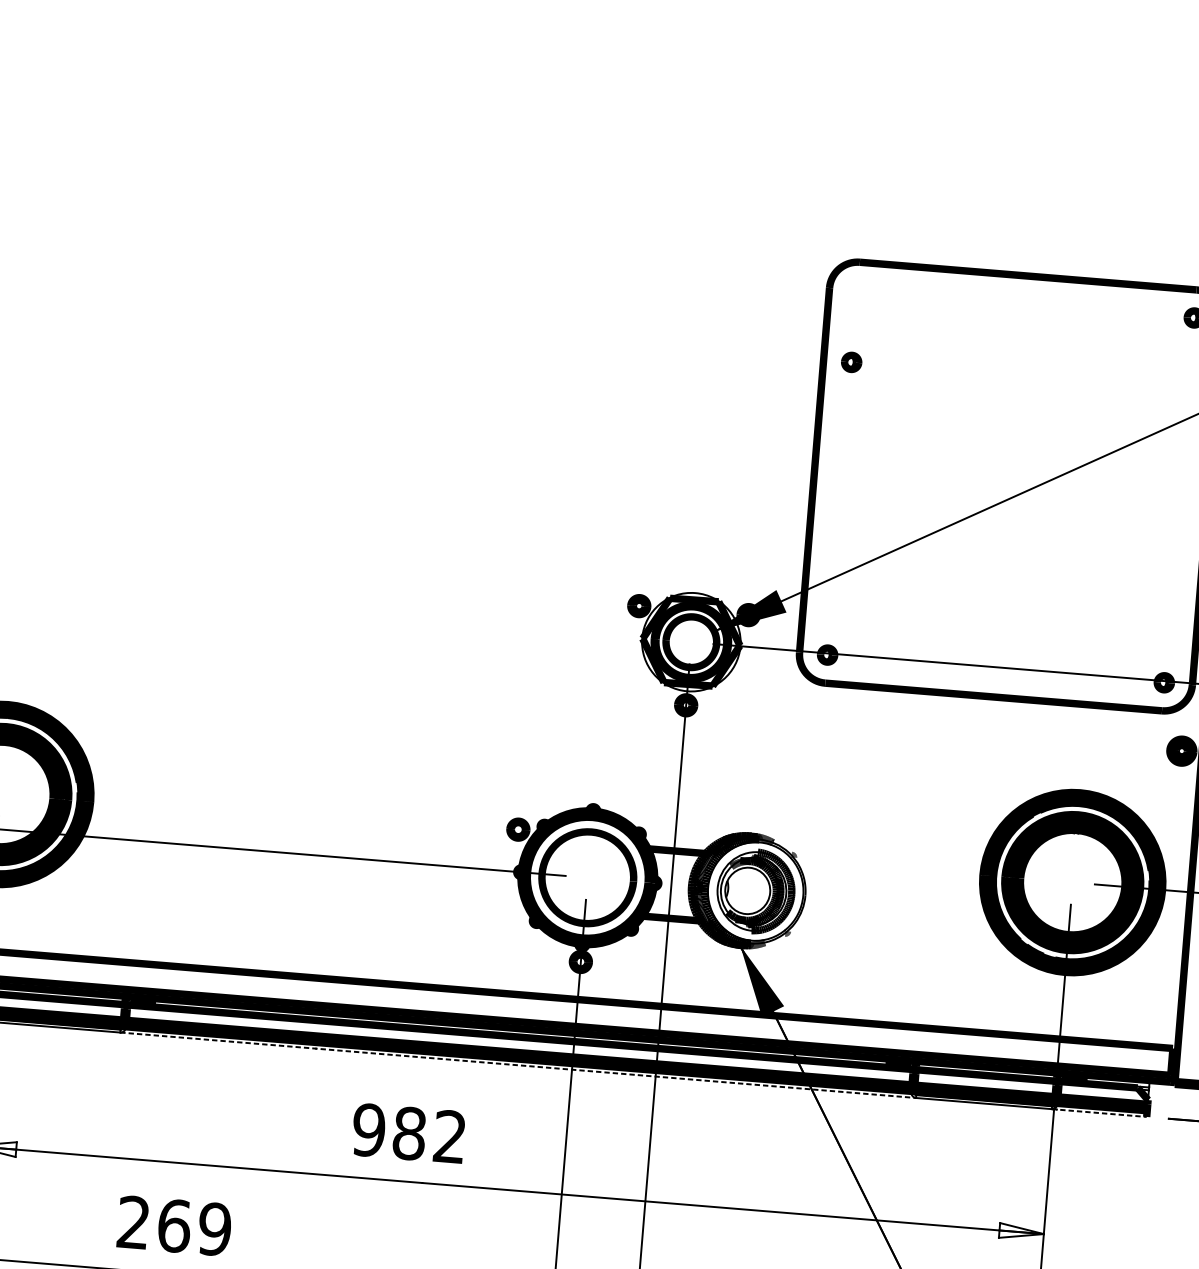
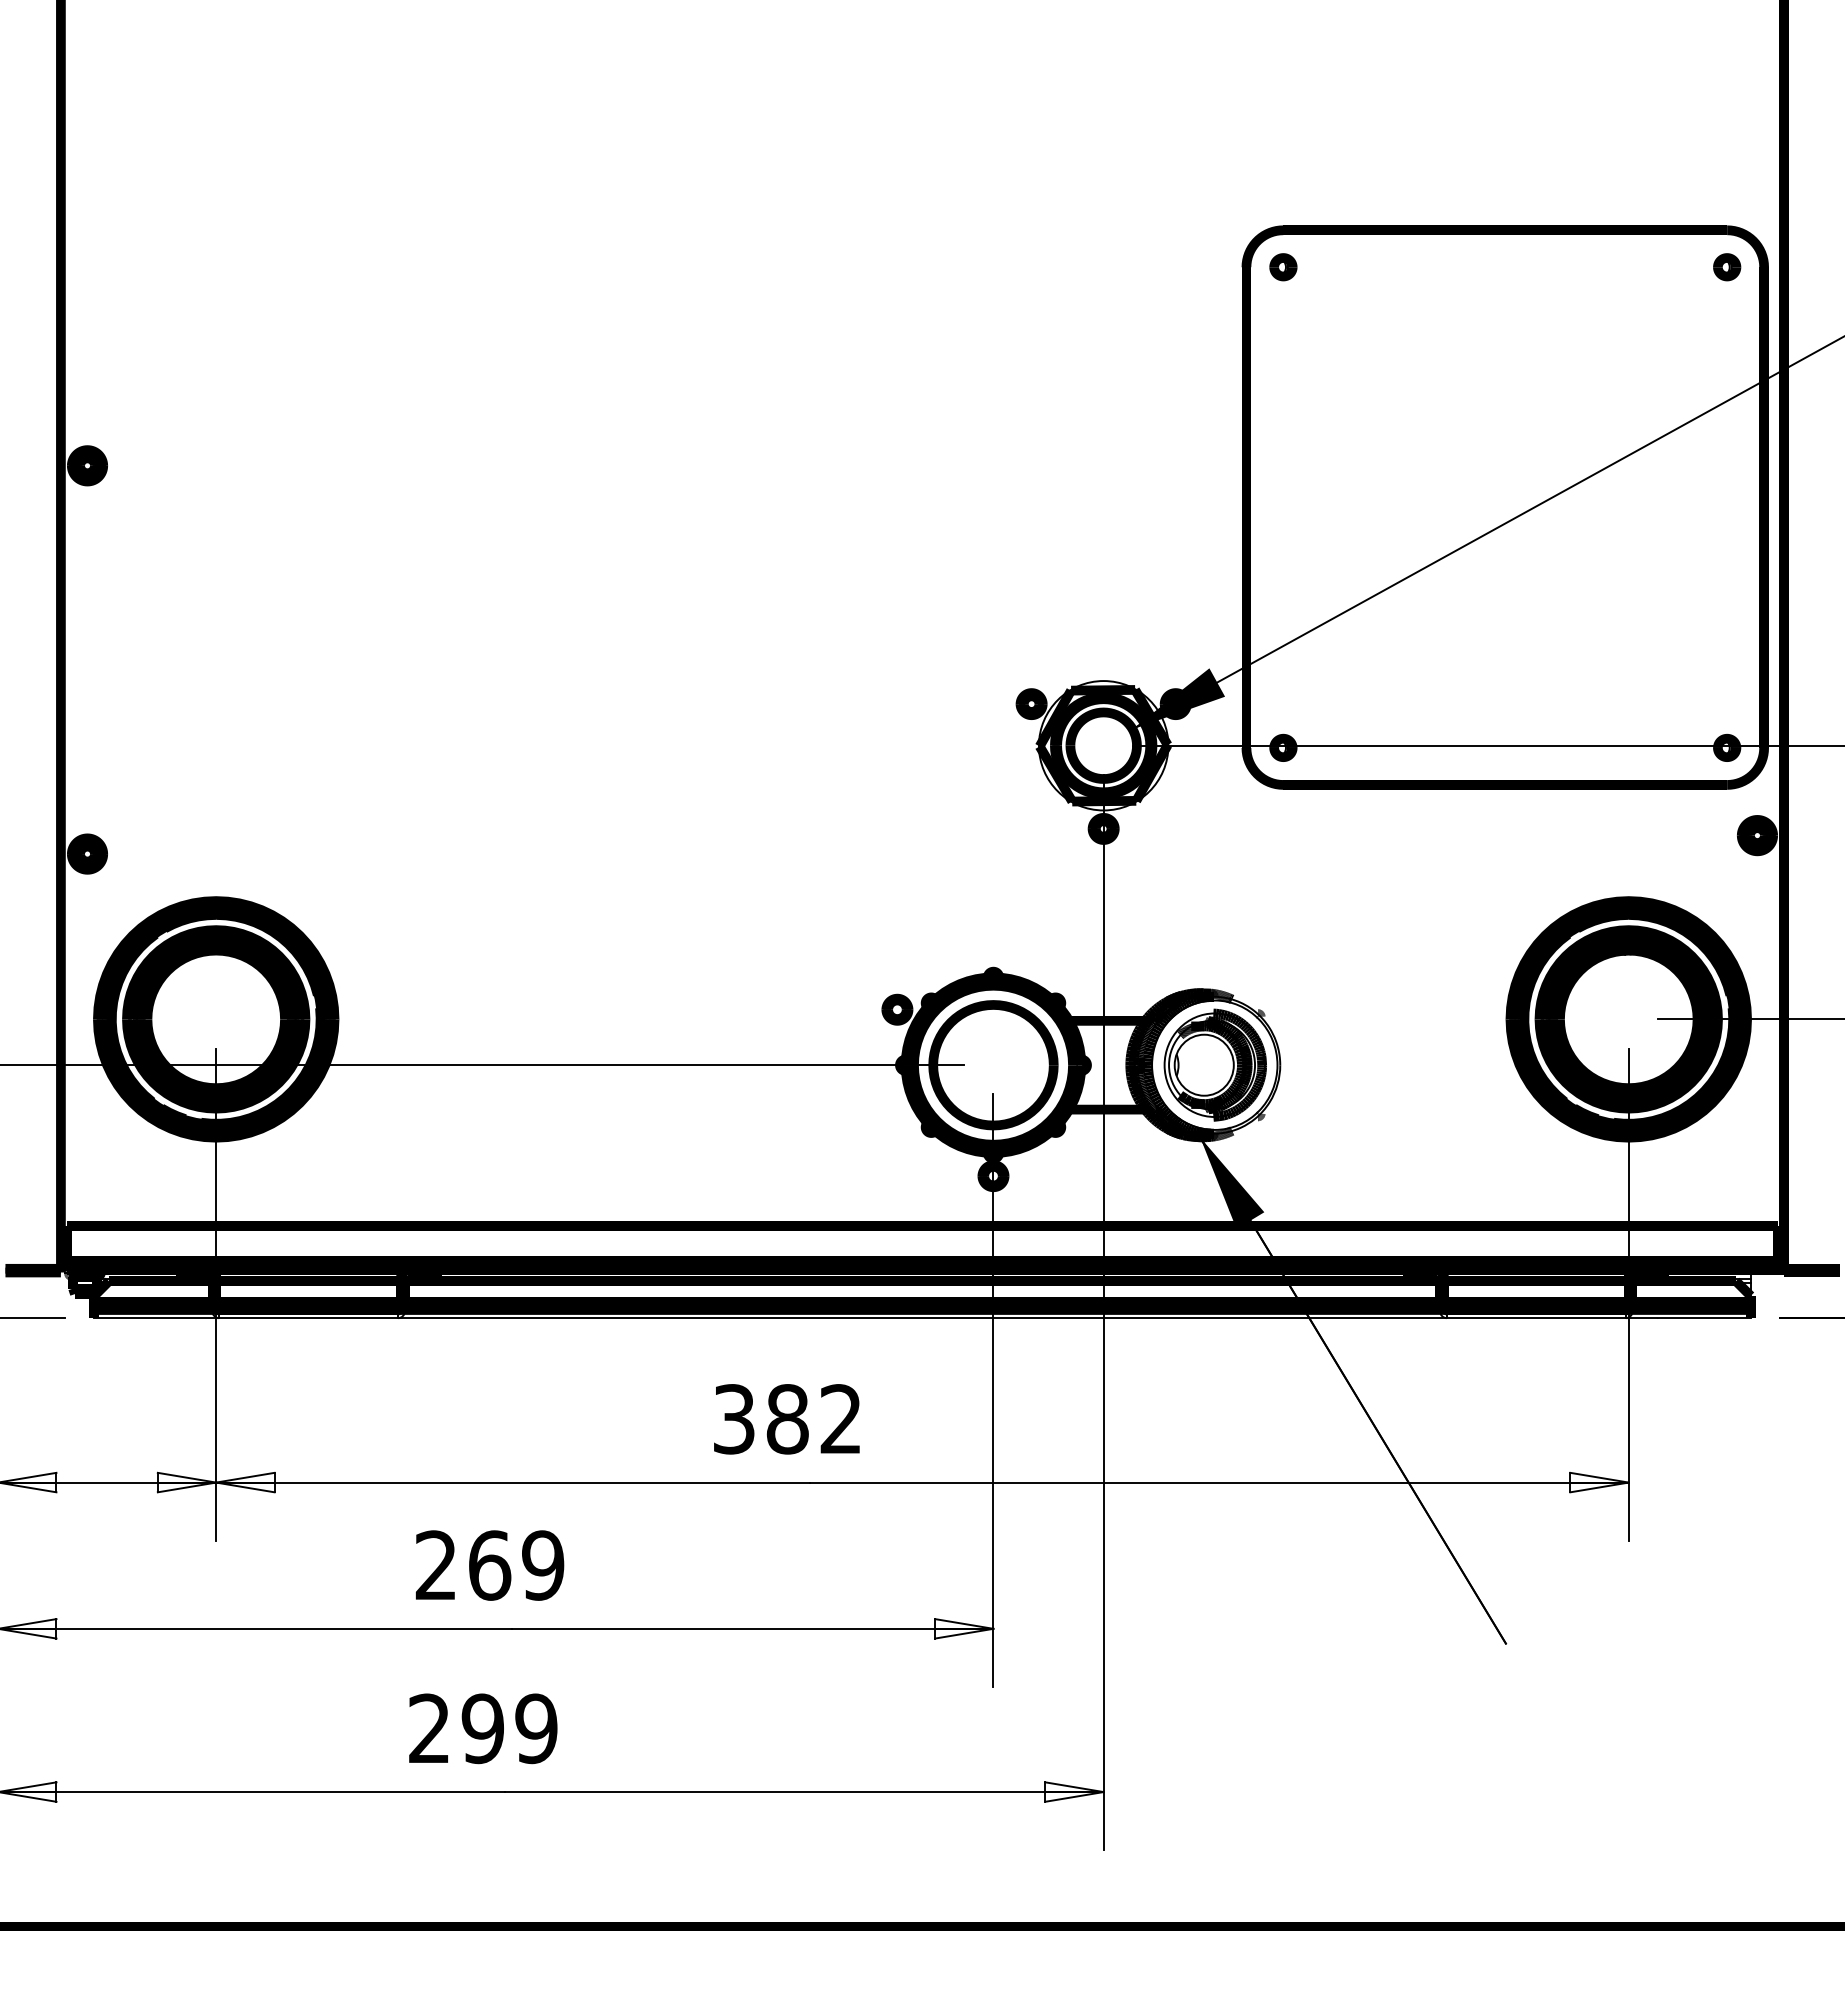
part: (851, 362) -> (1283, 267), moved
line: (518, 1065) -> (922, 1318), dashed -> solid
line: (1099, 1113) -> (1688, 1318), dashed -> solid
text: (369, 1130) -> (734, 1419), 982 -> 382

